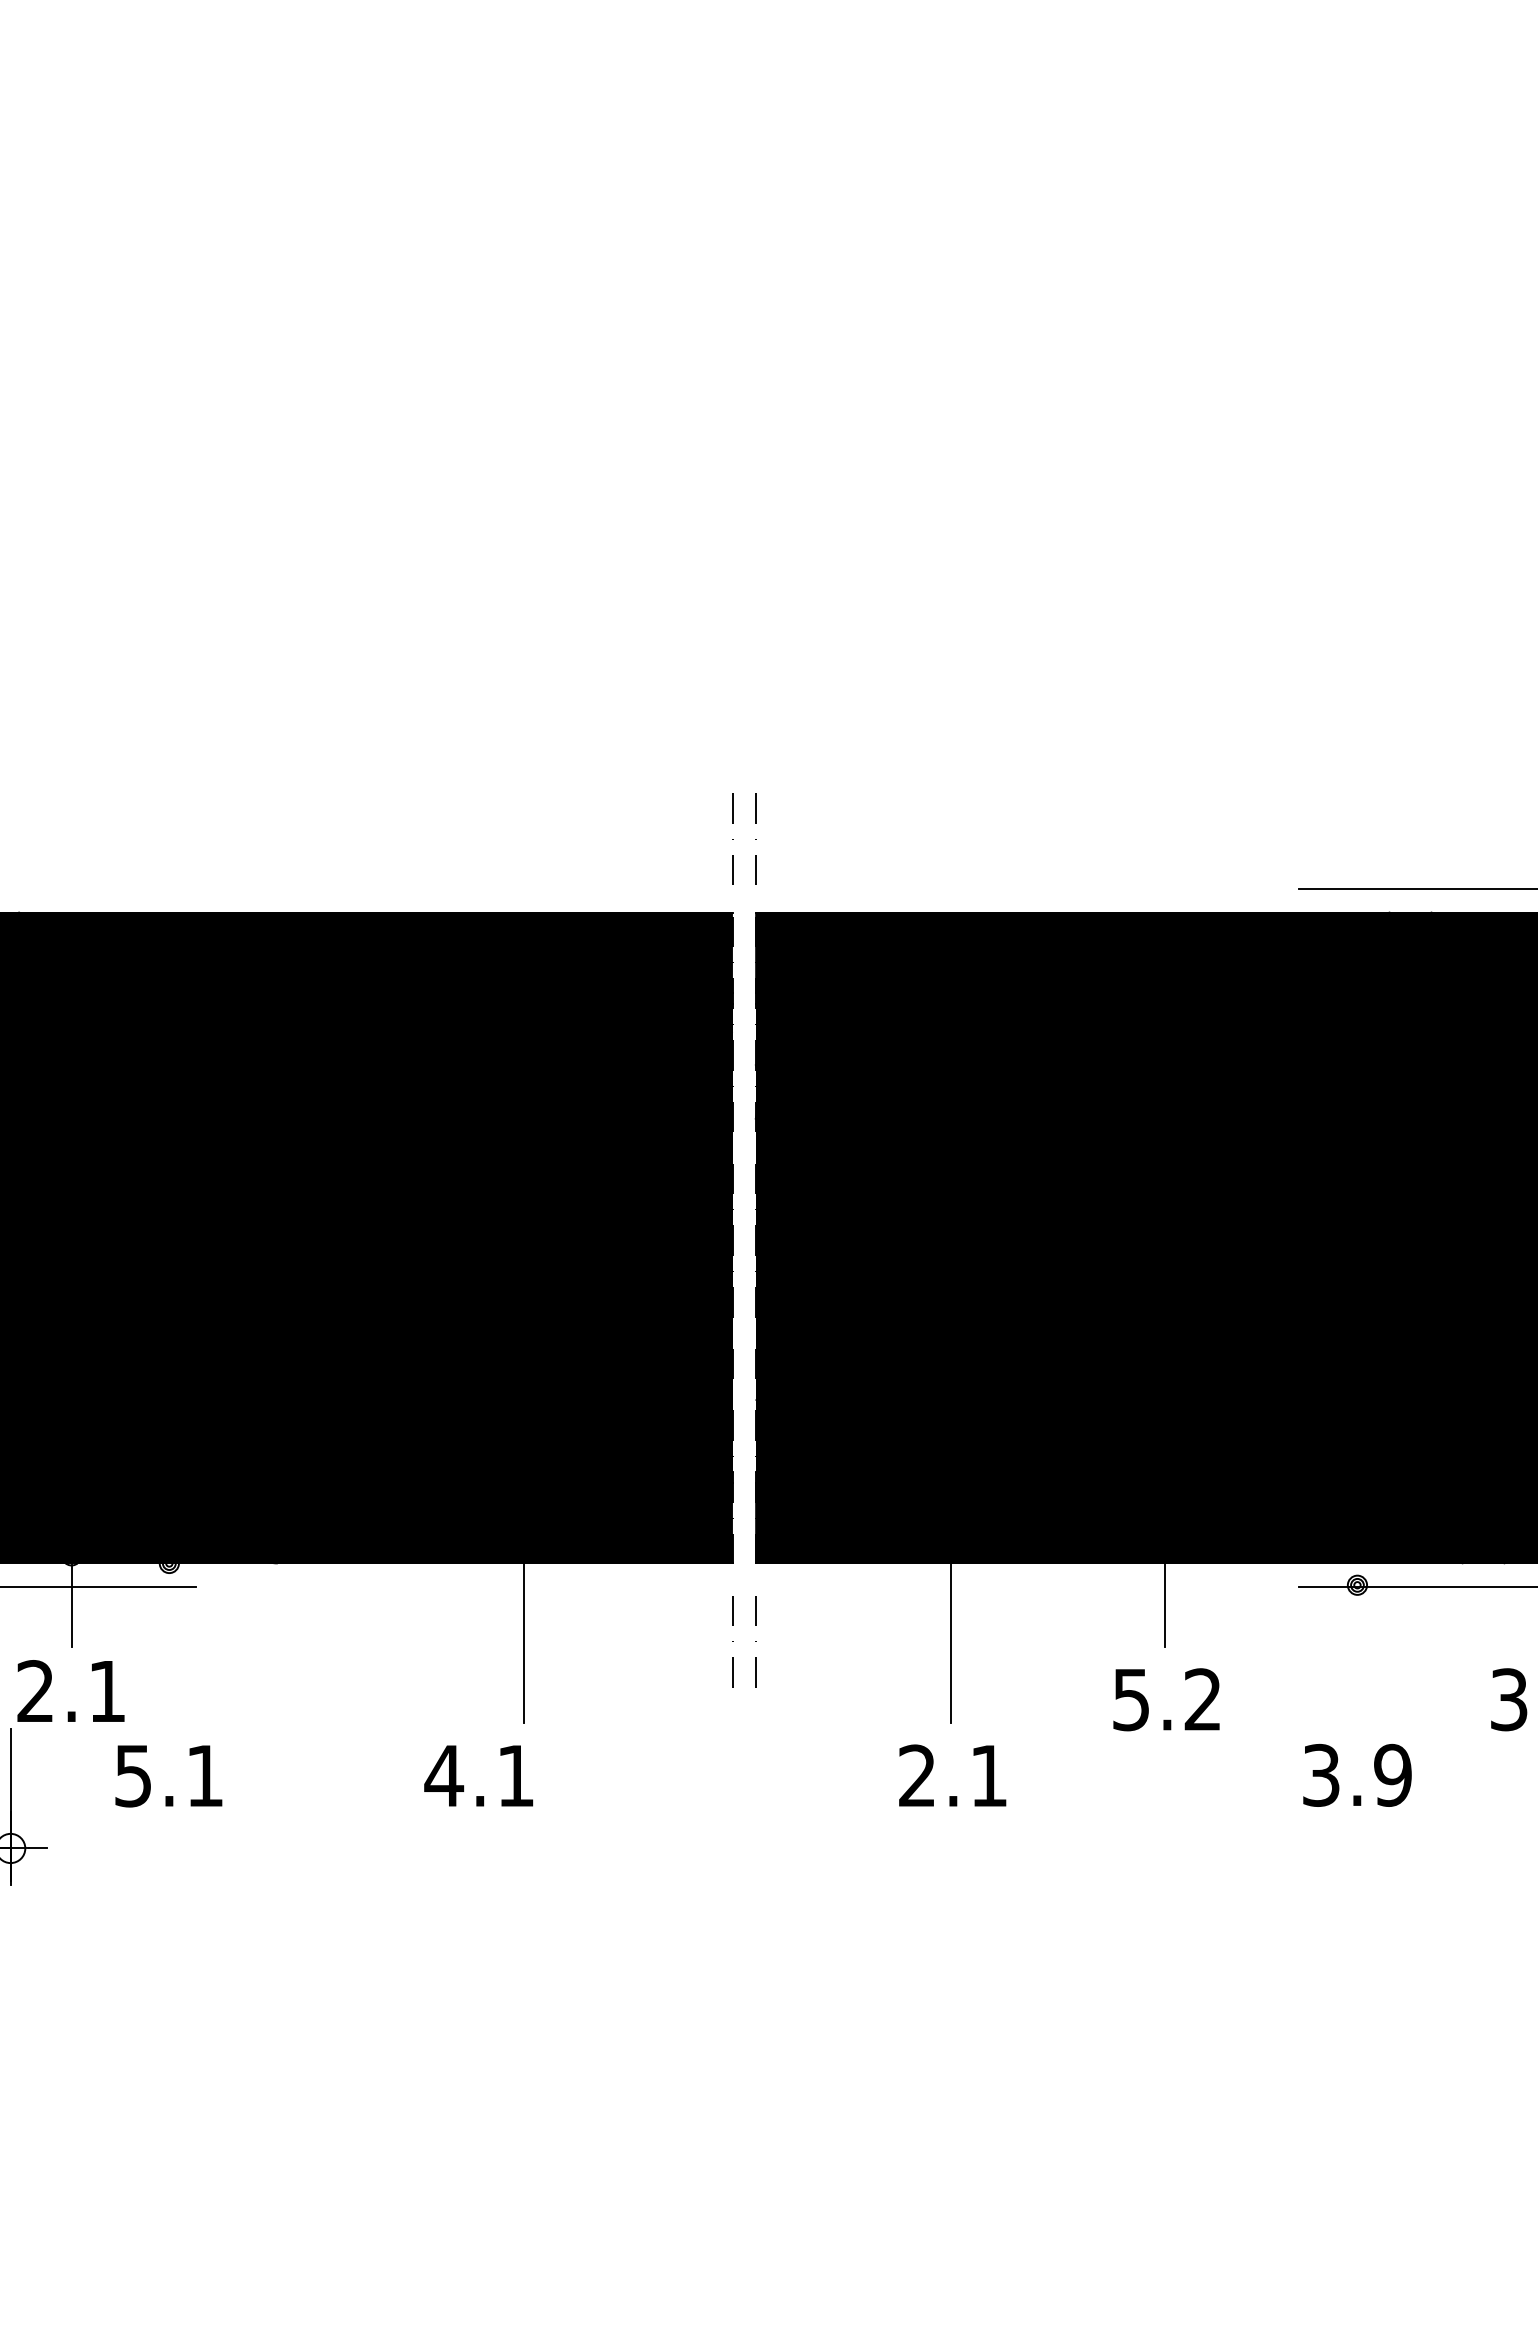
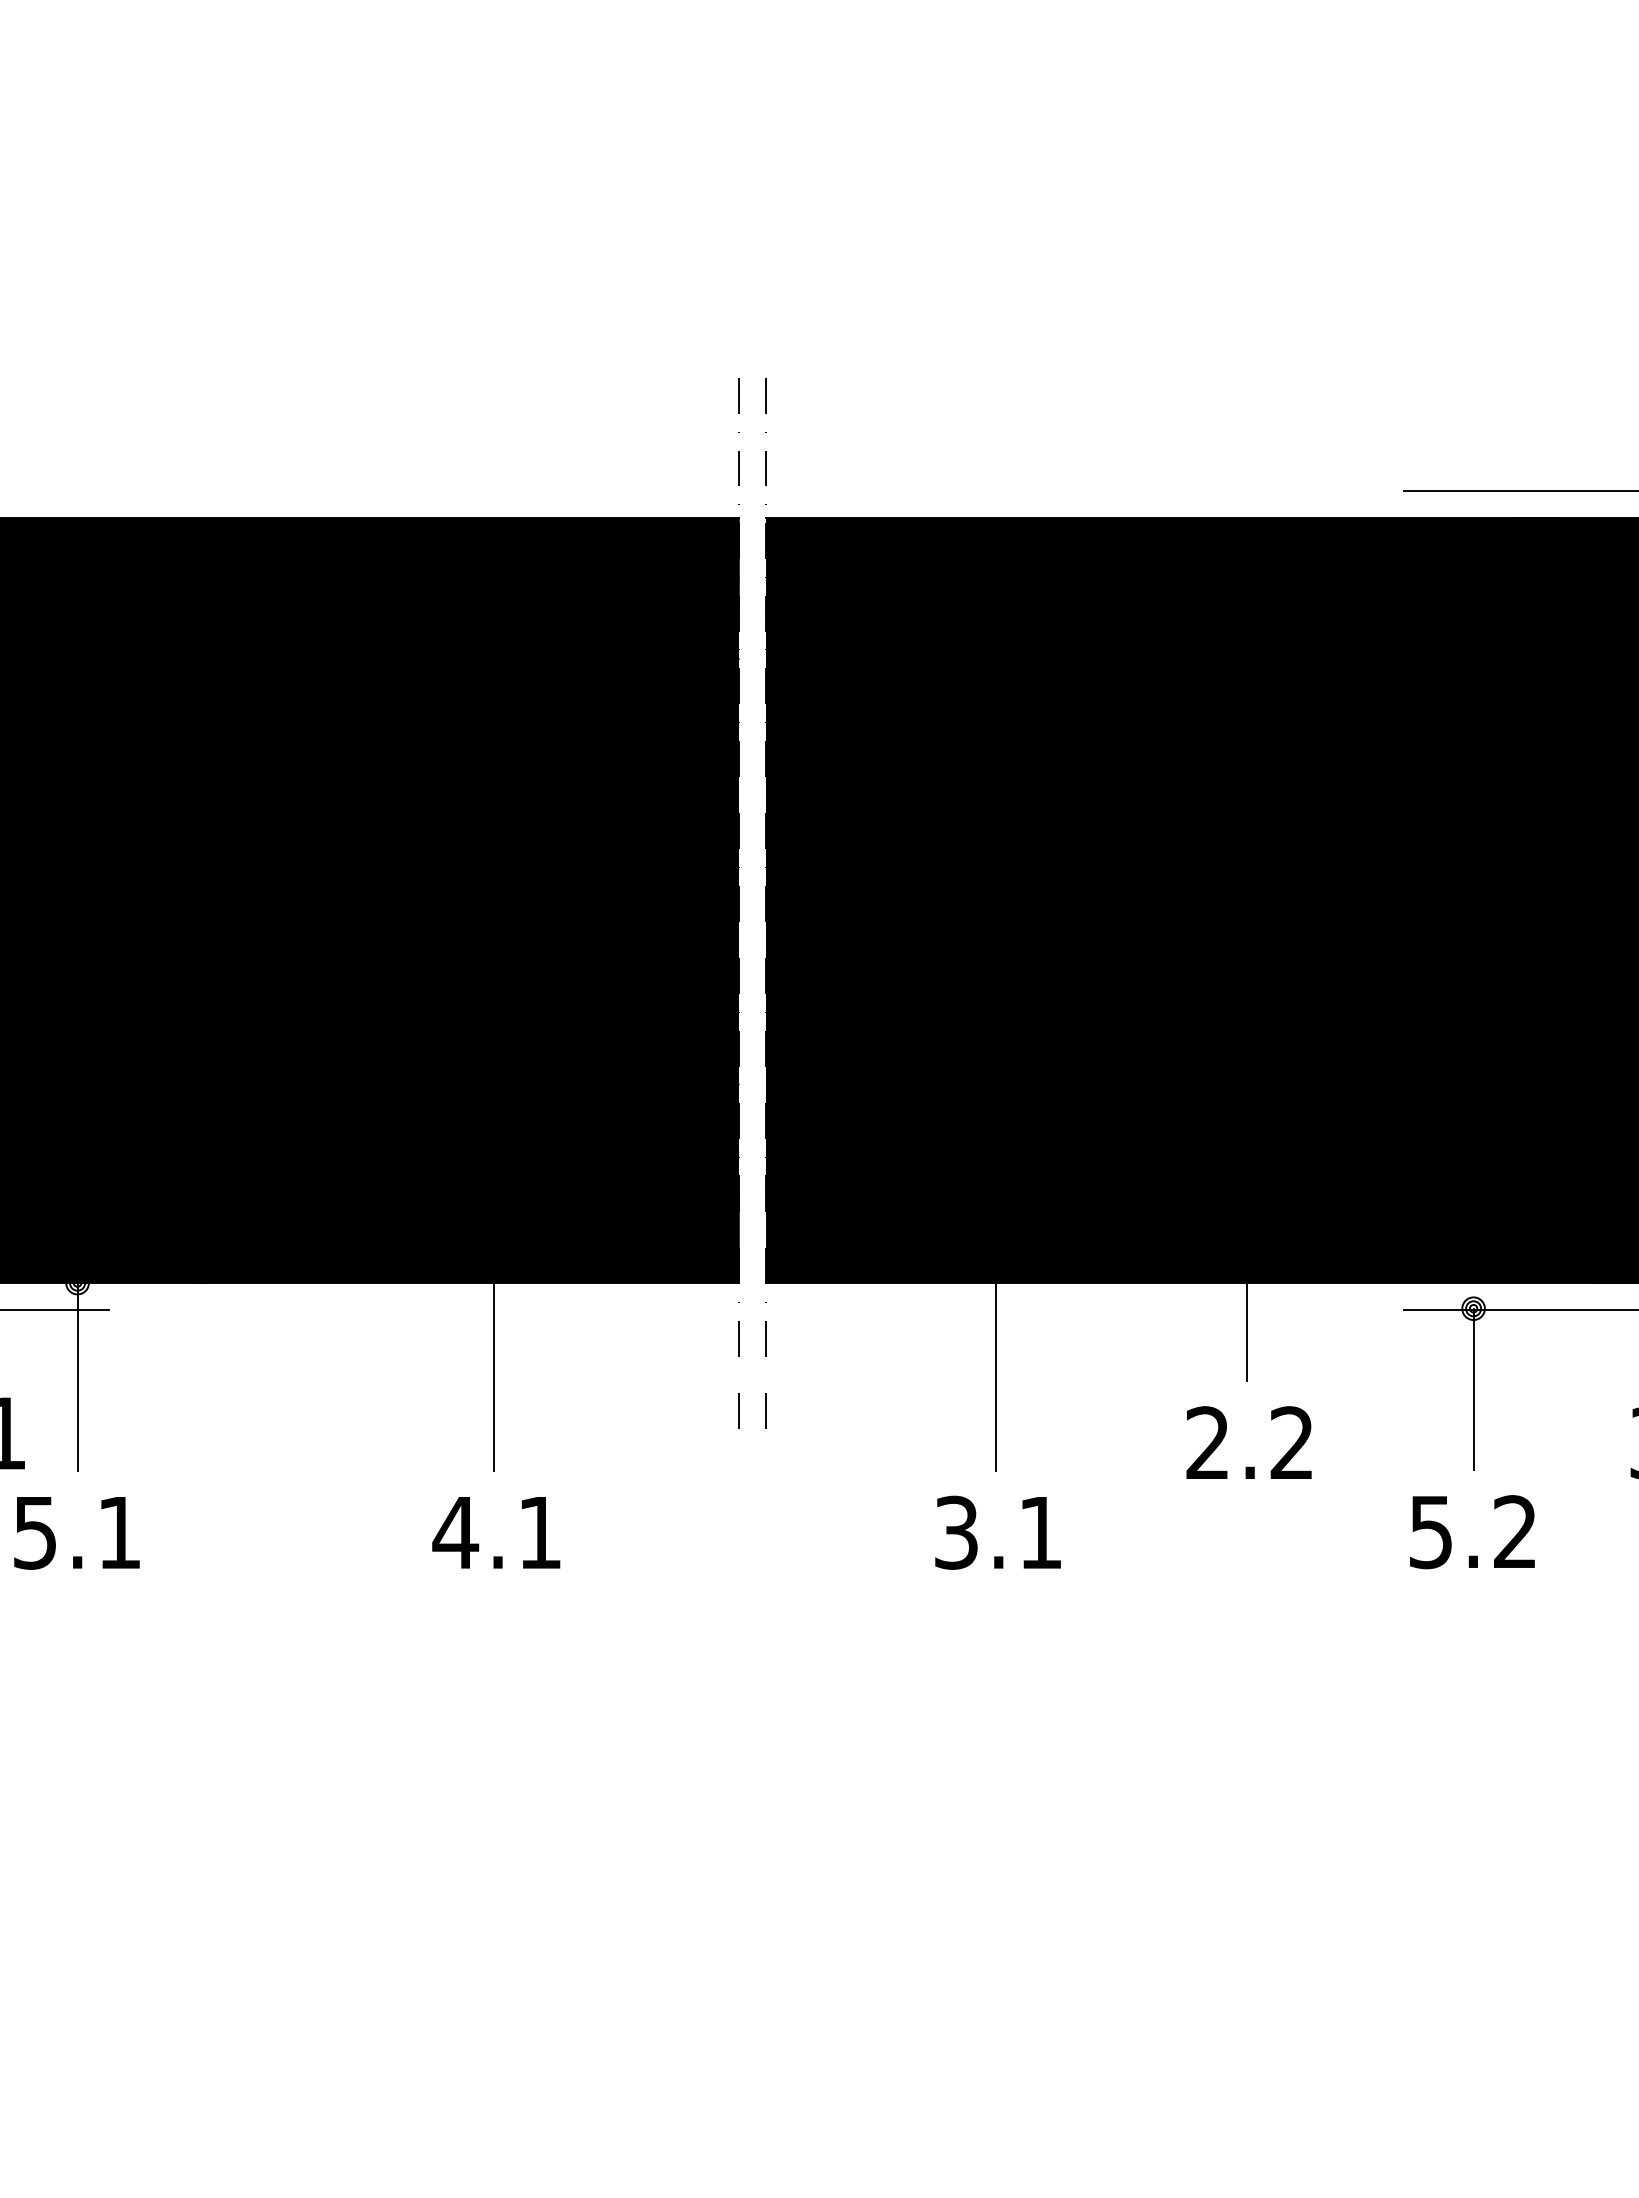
line: (169, 1642) -> (77, 1375), added
line: (1357, 1653) -> (1473, 1388), added
text: (1130, 1699) -> (1206, 1442), 5.2 -> 2.2
text: (1357, 1774) -> (1473, 1531), 3.9 -> 5.2
text: (478, 1775) -> (496, 1532), moved
text: (917, 1775) -> (956, 1532), 2.1 -> 3.1

